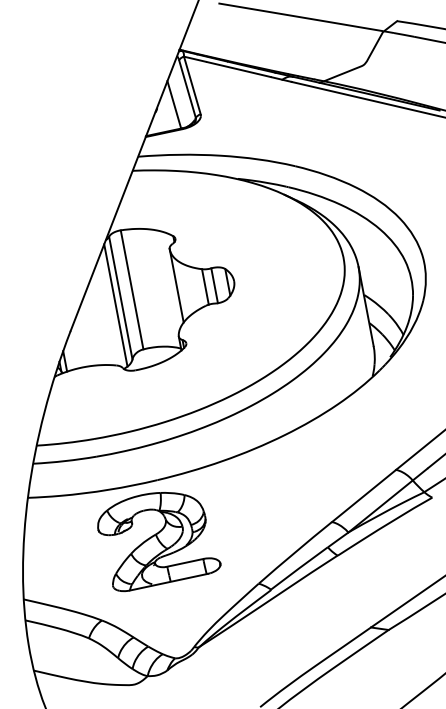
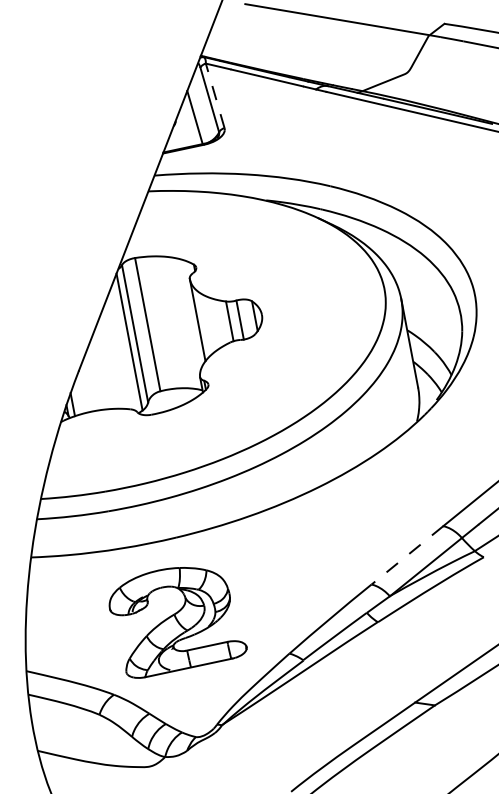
line: (192, 85) -> (215, 95), solid -> dashed
line: (364, 496) -> (407, 555), solid -> dashed
part: (158, 541) -> (177, 622), moved

